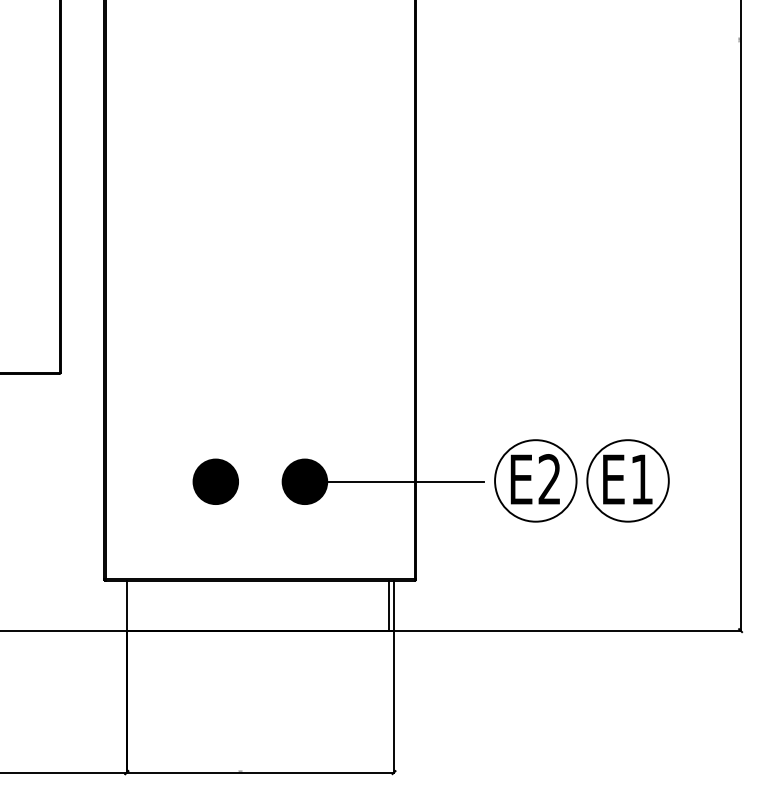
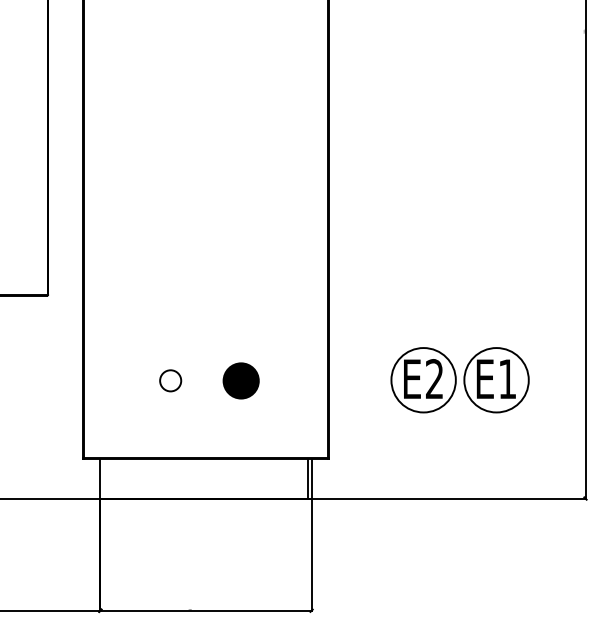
part: (215, 481) -> (170, 380), size x0.6
line: (405, 481) -> (320, 380), removed

